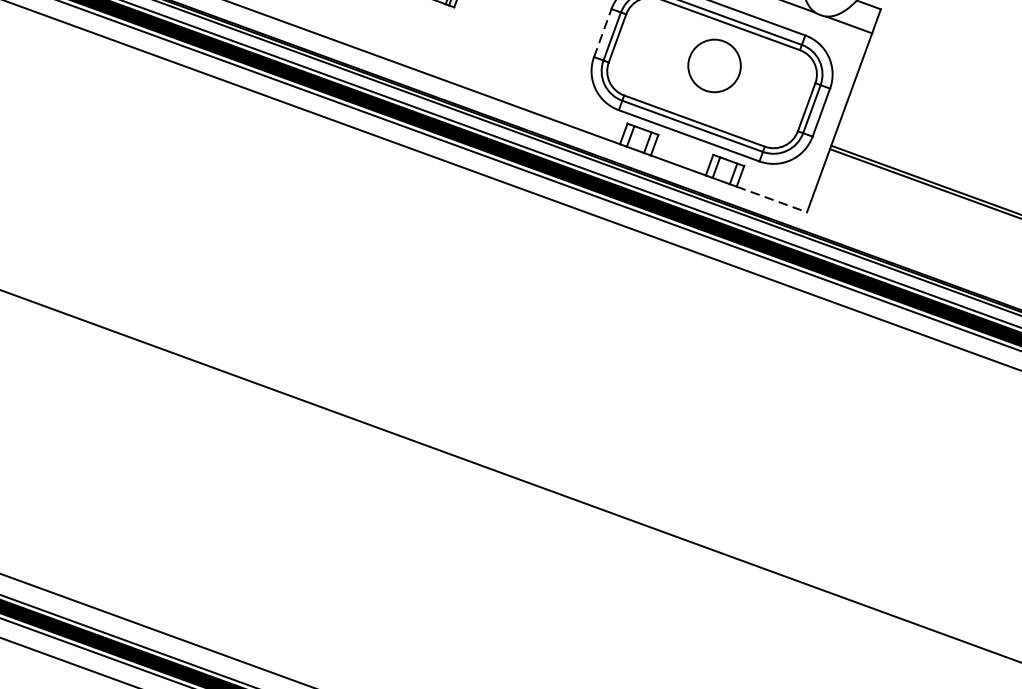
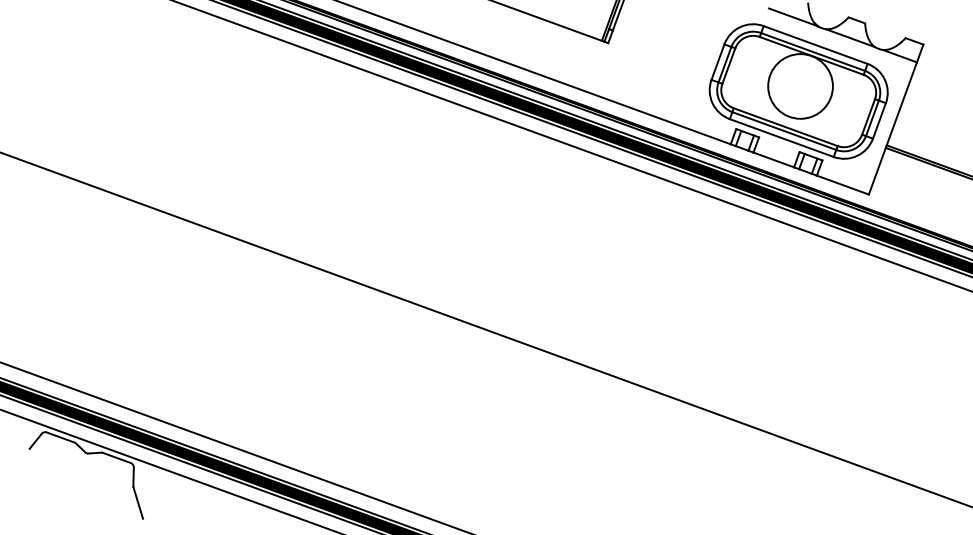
line: (602, 33) -> (717, 62), dashed -> solid
circle: (714, 66) -> (800, 86), size x1.67
line: (771, 200) -> (842, 185), dashed -> solid

